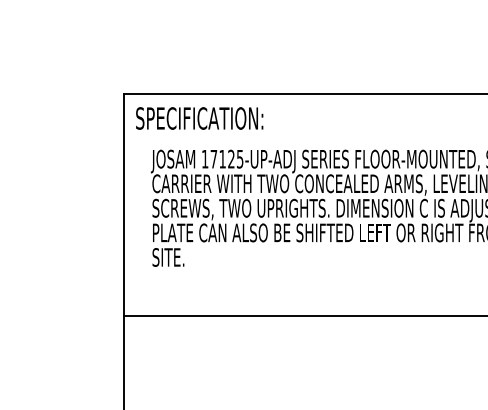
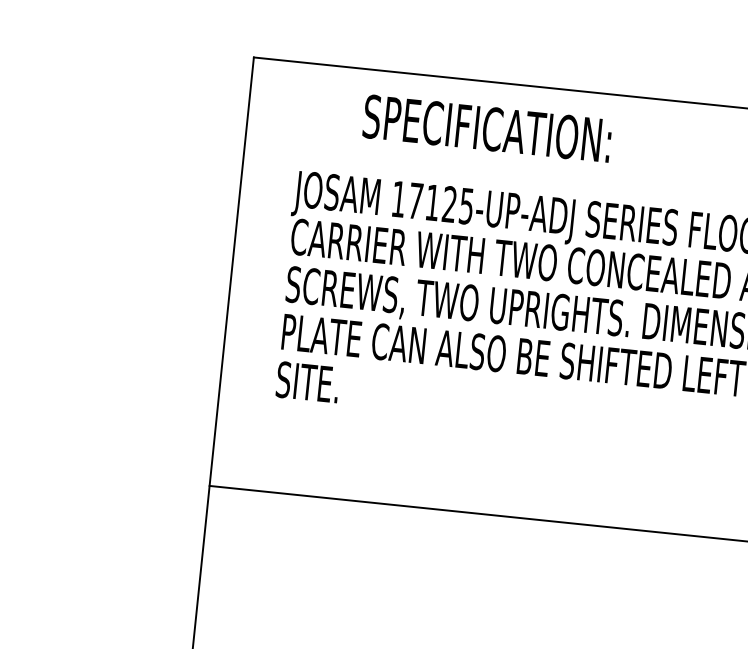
text: (199, 118) -> (487, 128), moved

